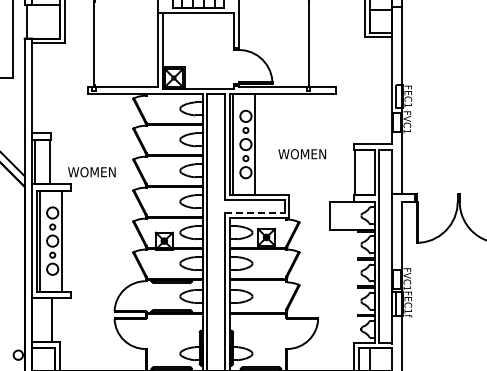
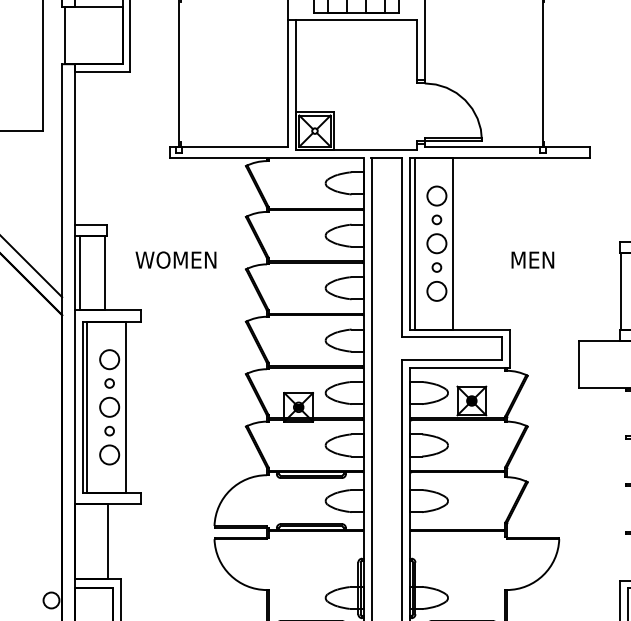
text: (302, 154) -> (532, 260), WOMEN -> MEN
text: (91, 172) -> (175, 260), moved
line: (254, 213) -> (451, 360), dashed -> solid

